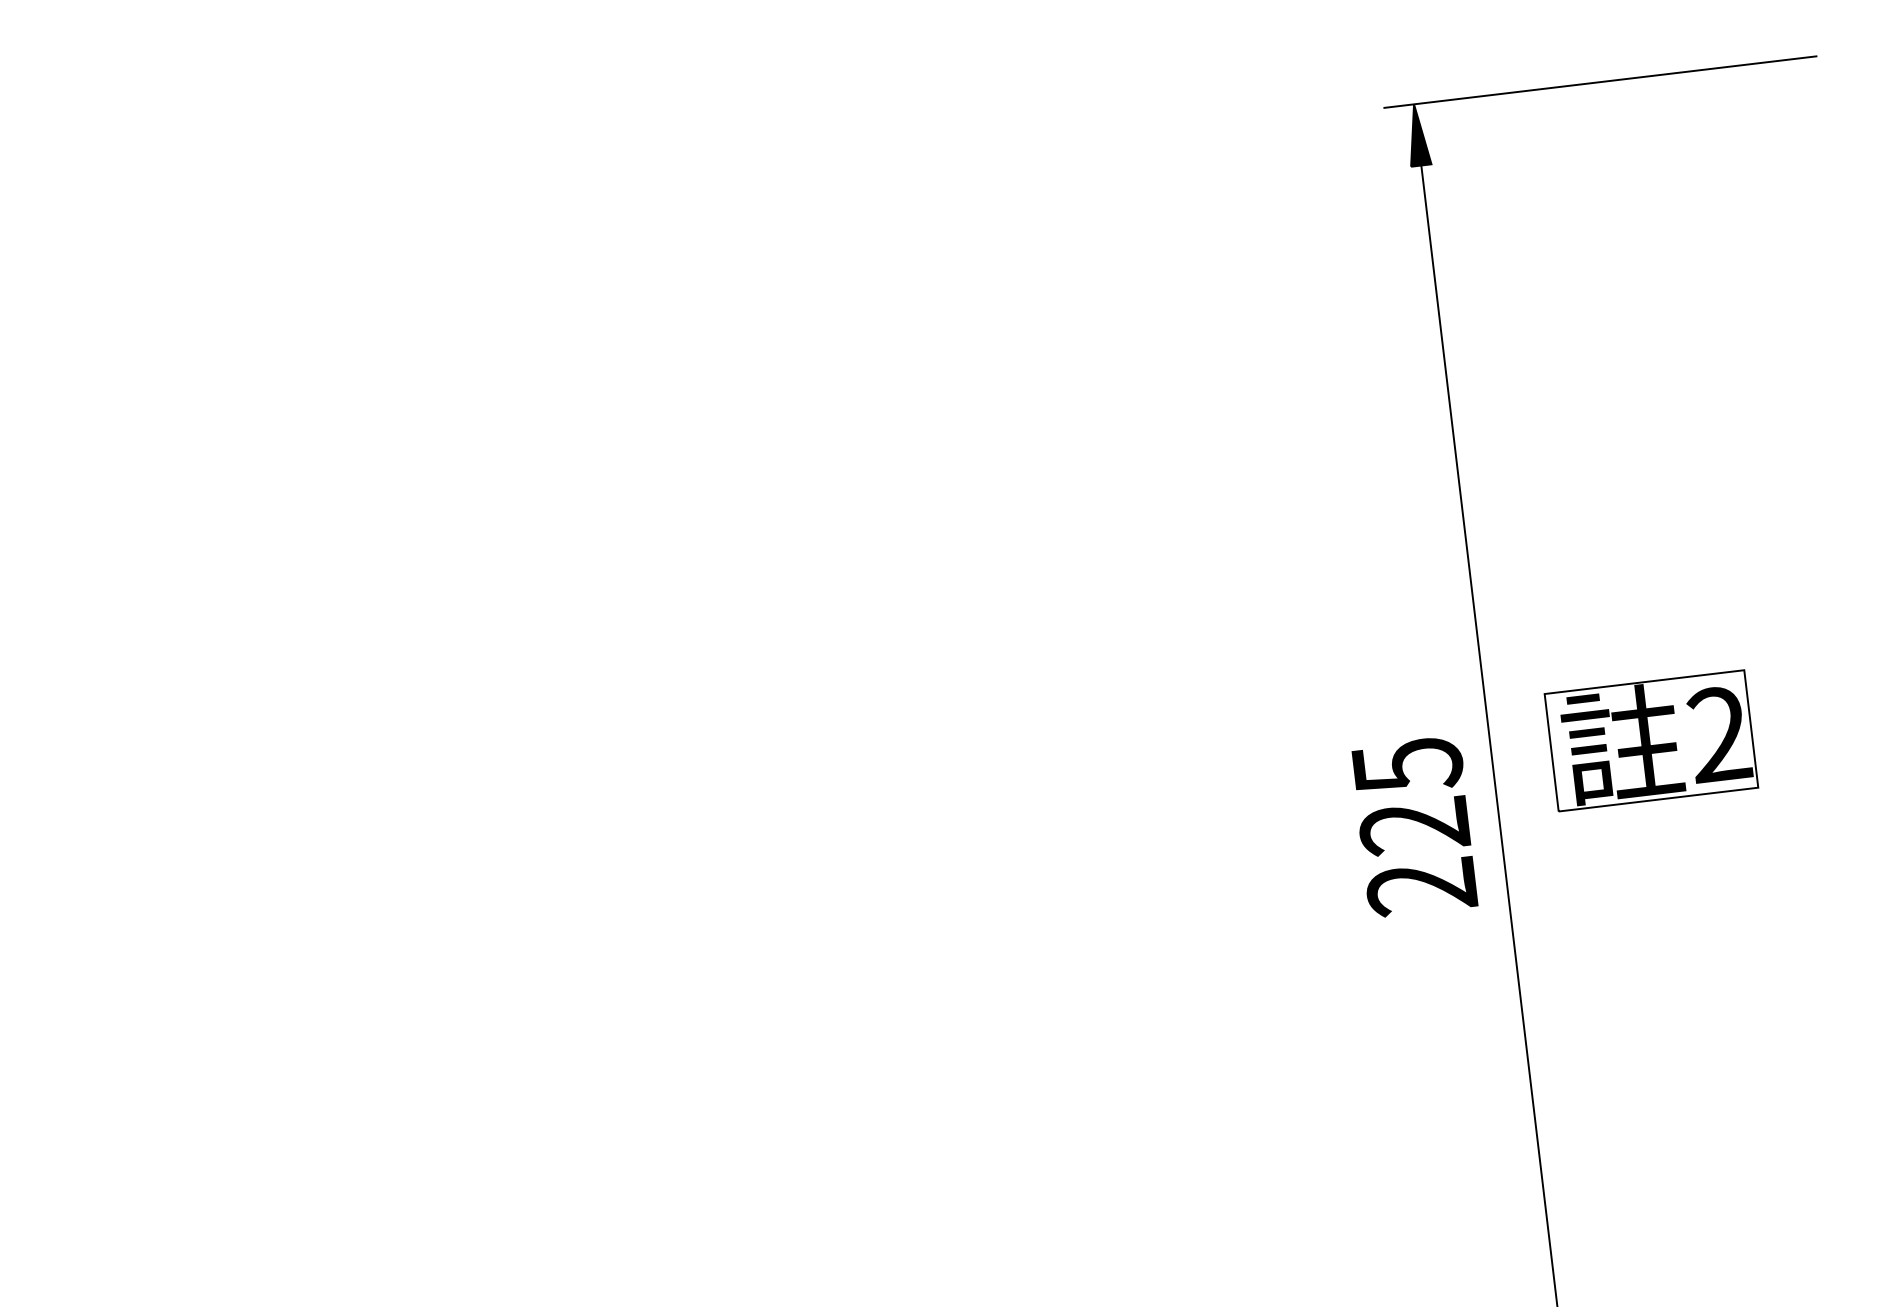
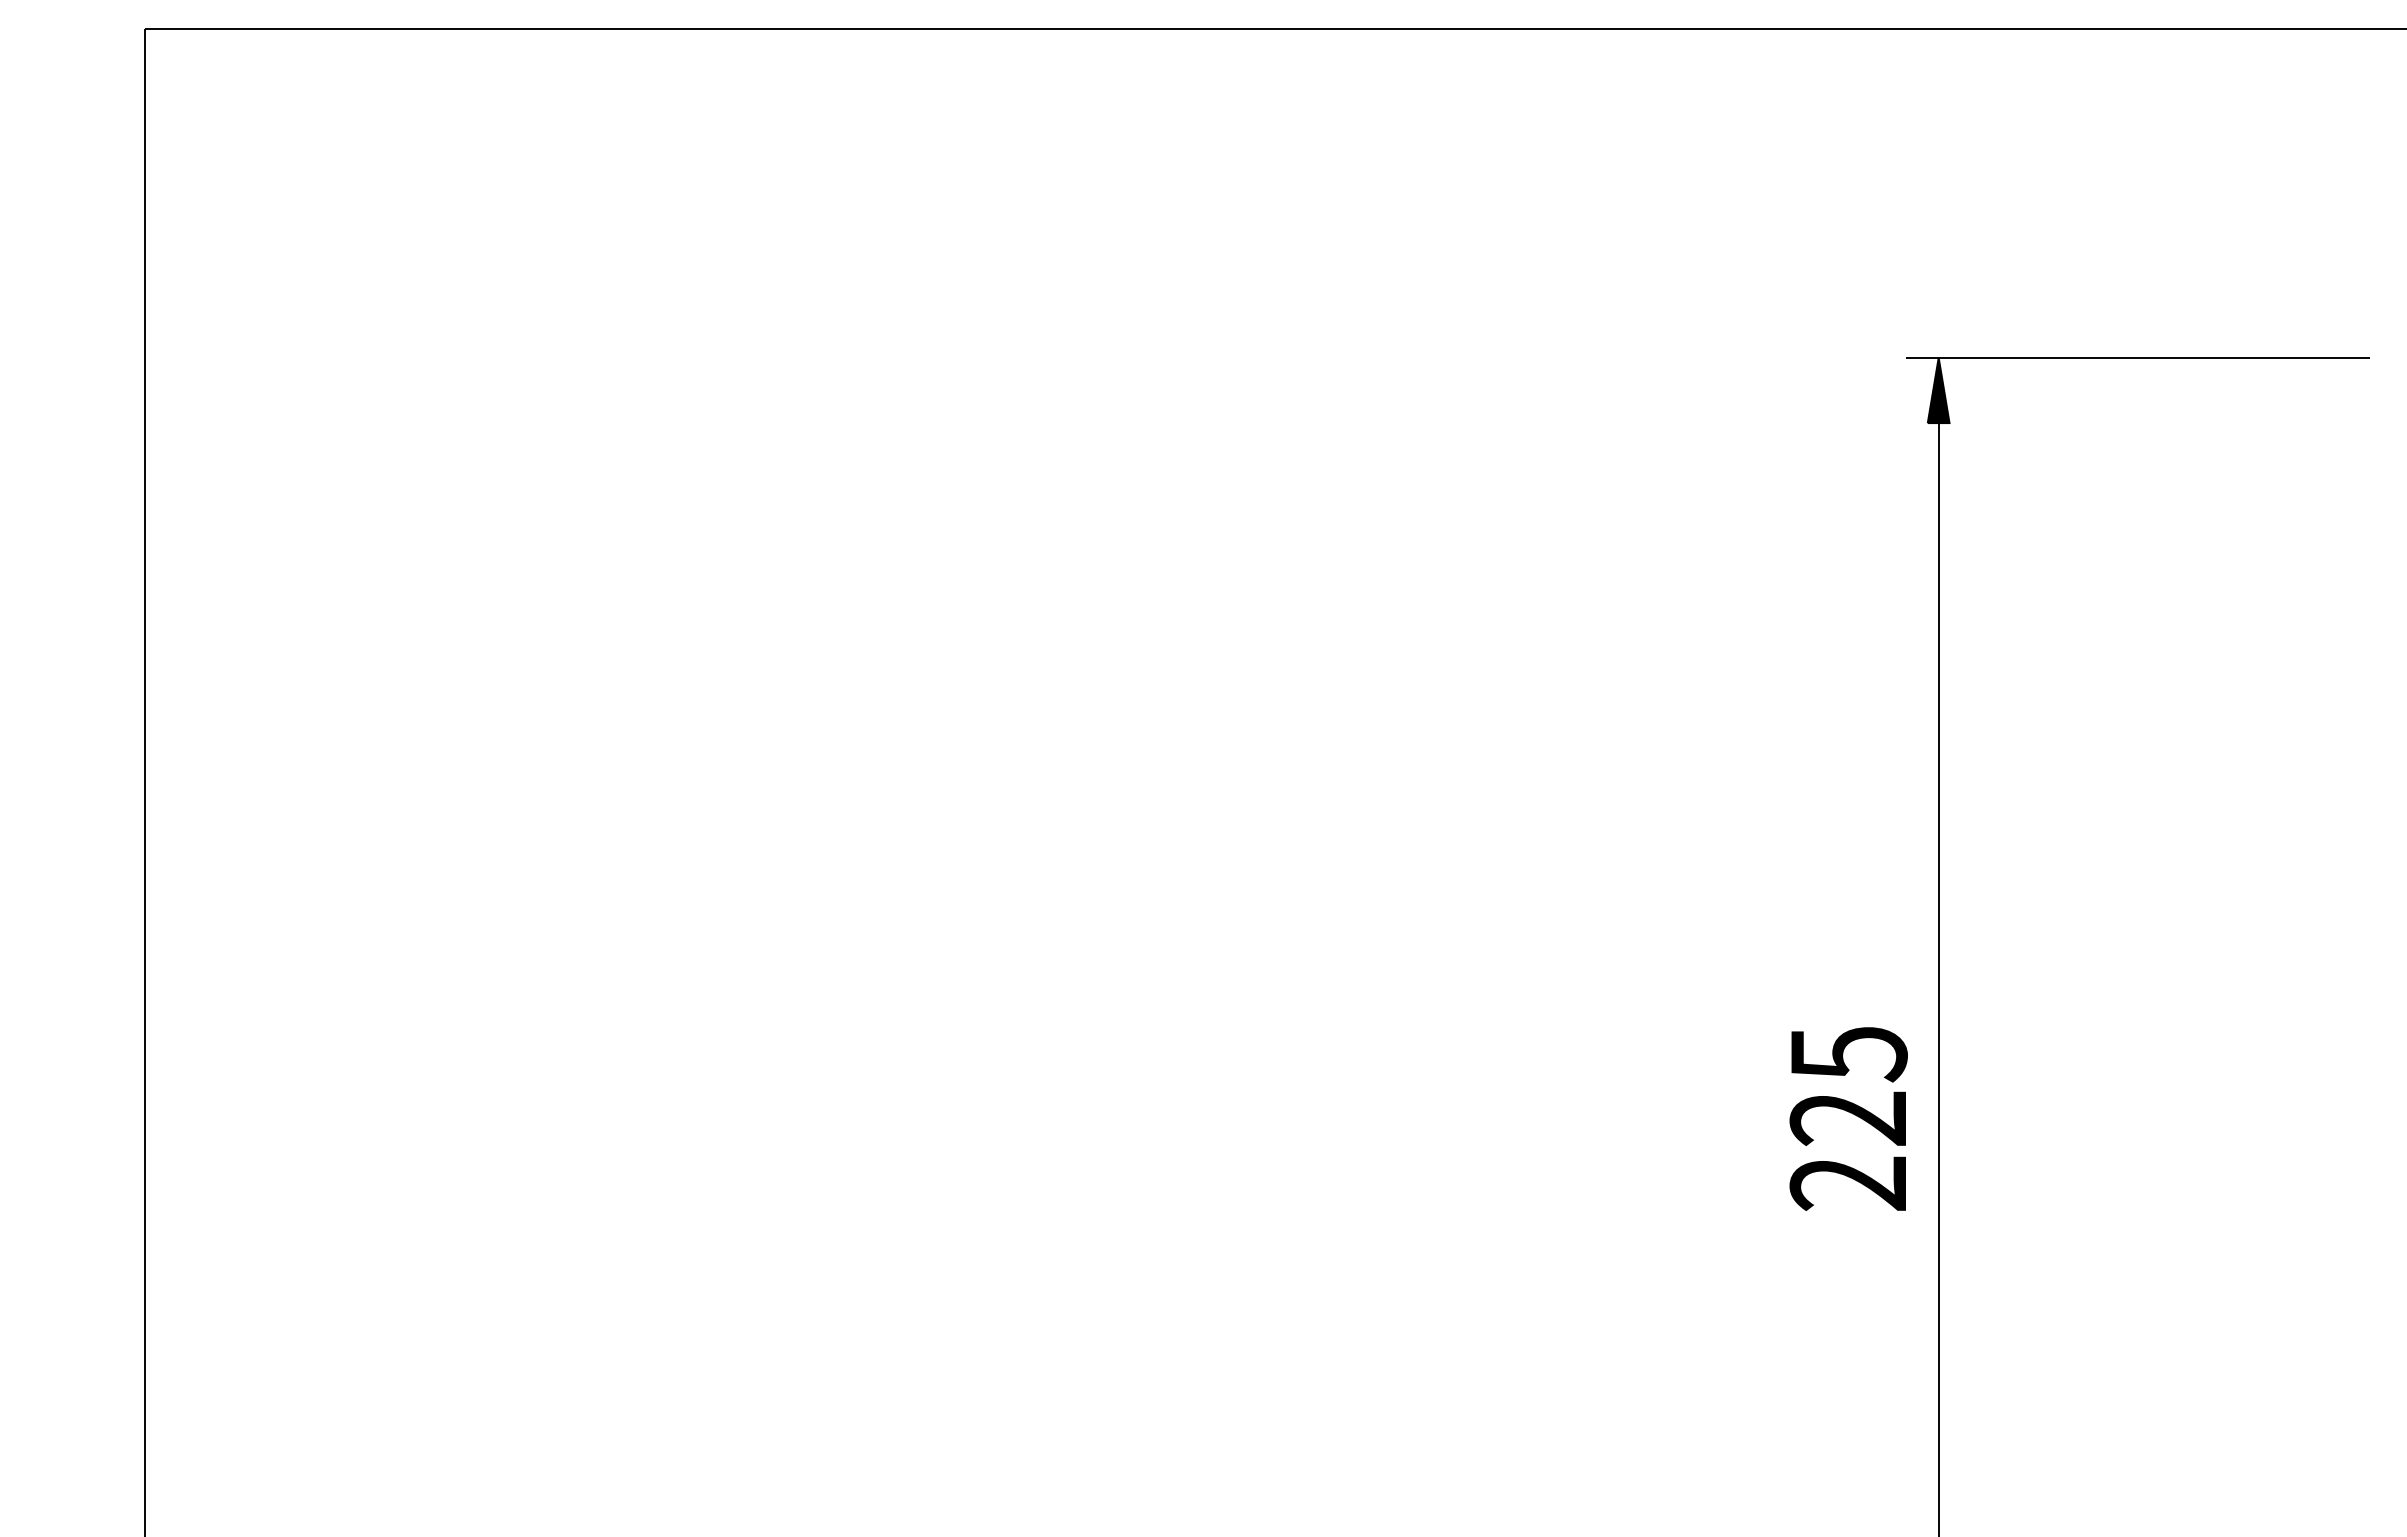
part: (1651, 740) -> (2108, 1057), removed

